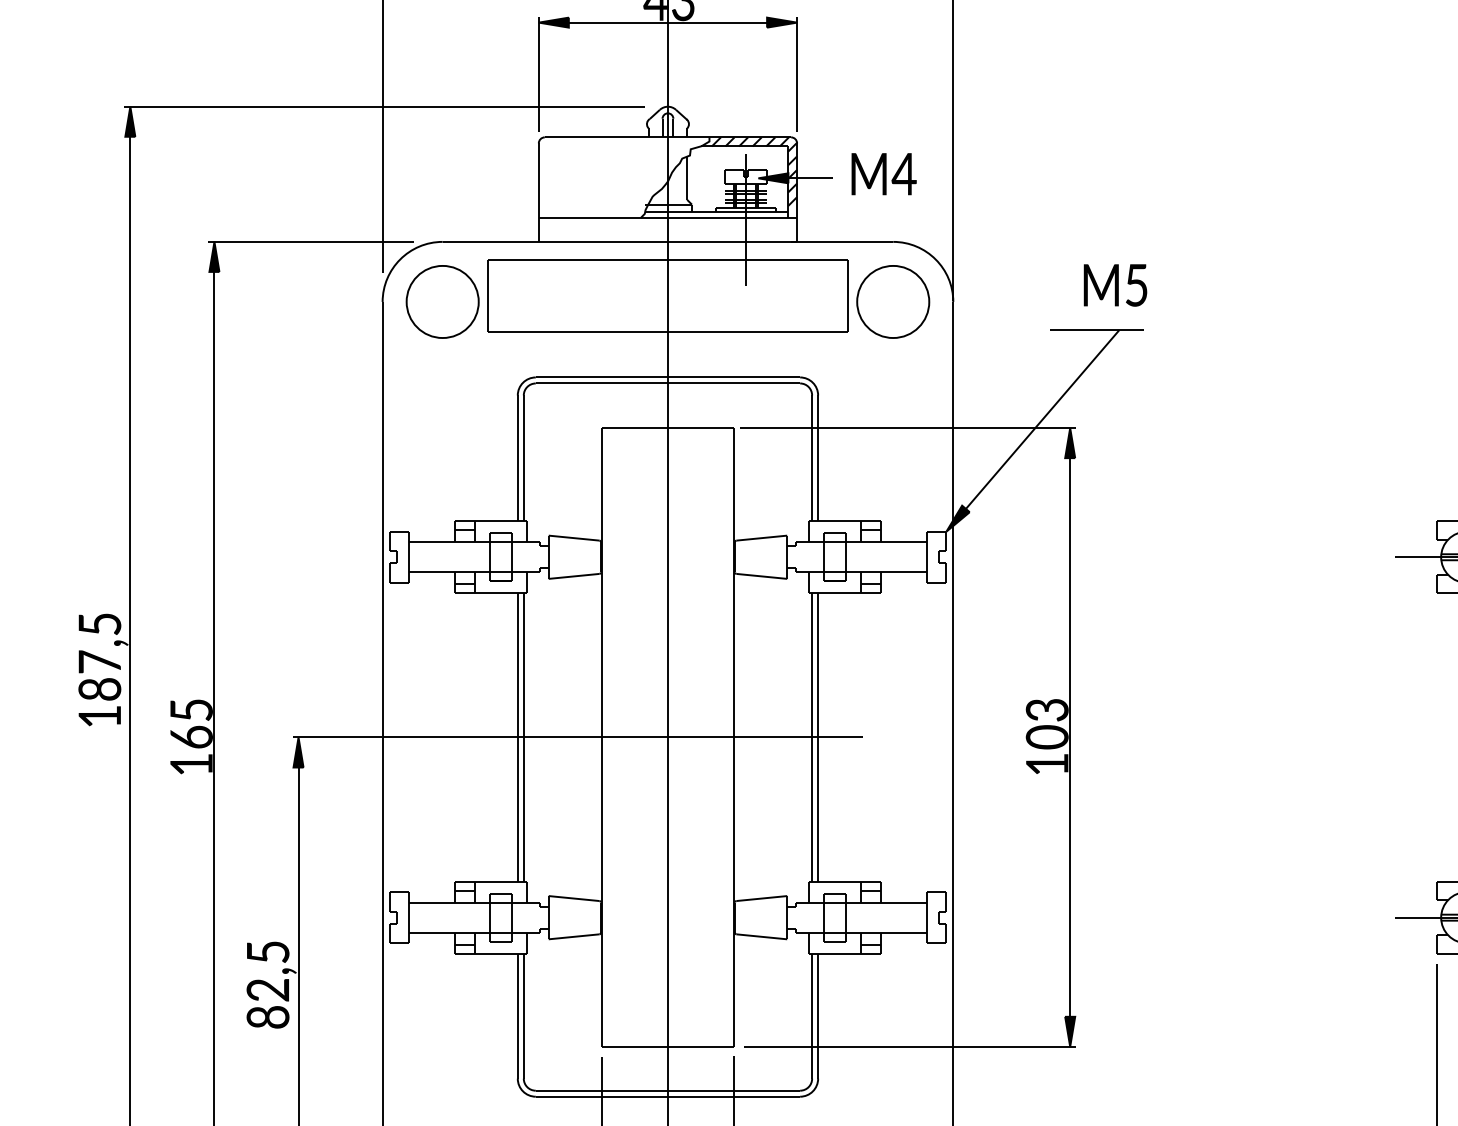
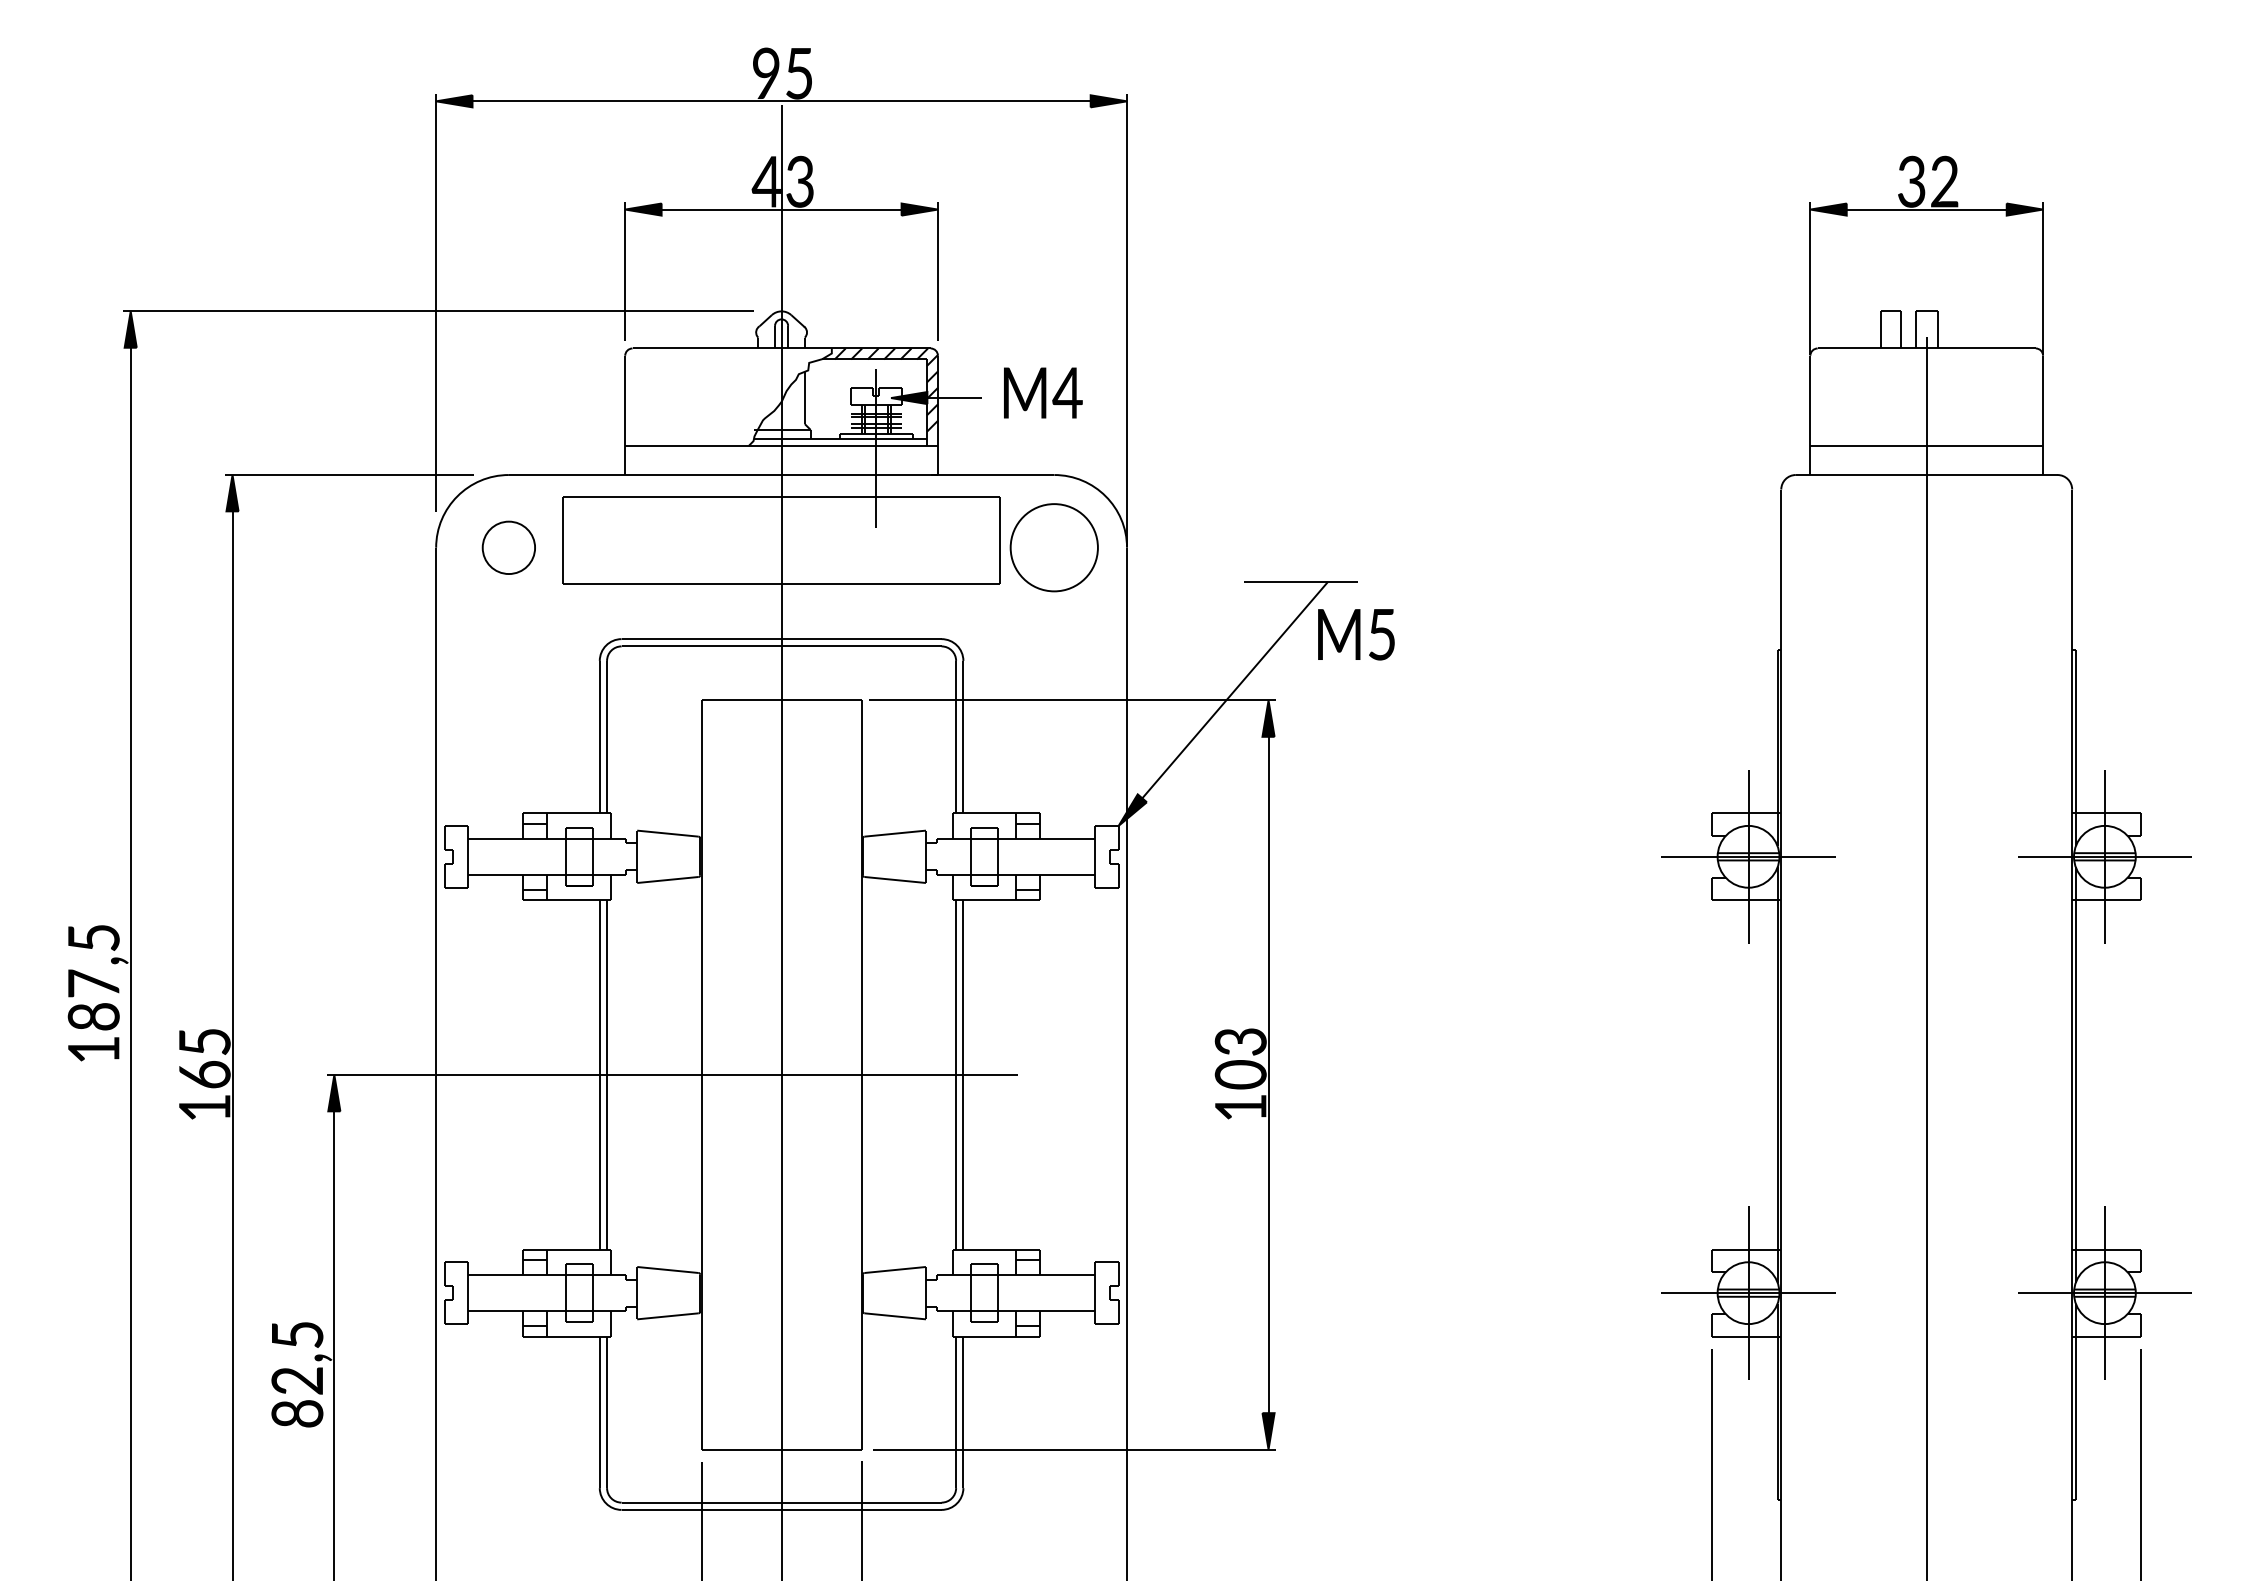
text: (1115, 285) -> (1356, 634), moved
part: (442, 301) -> (508, 547), size x0.6

